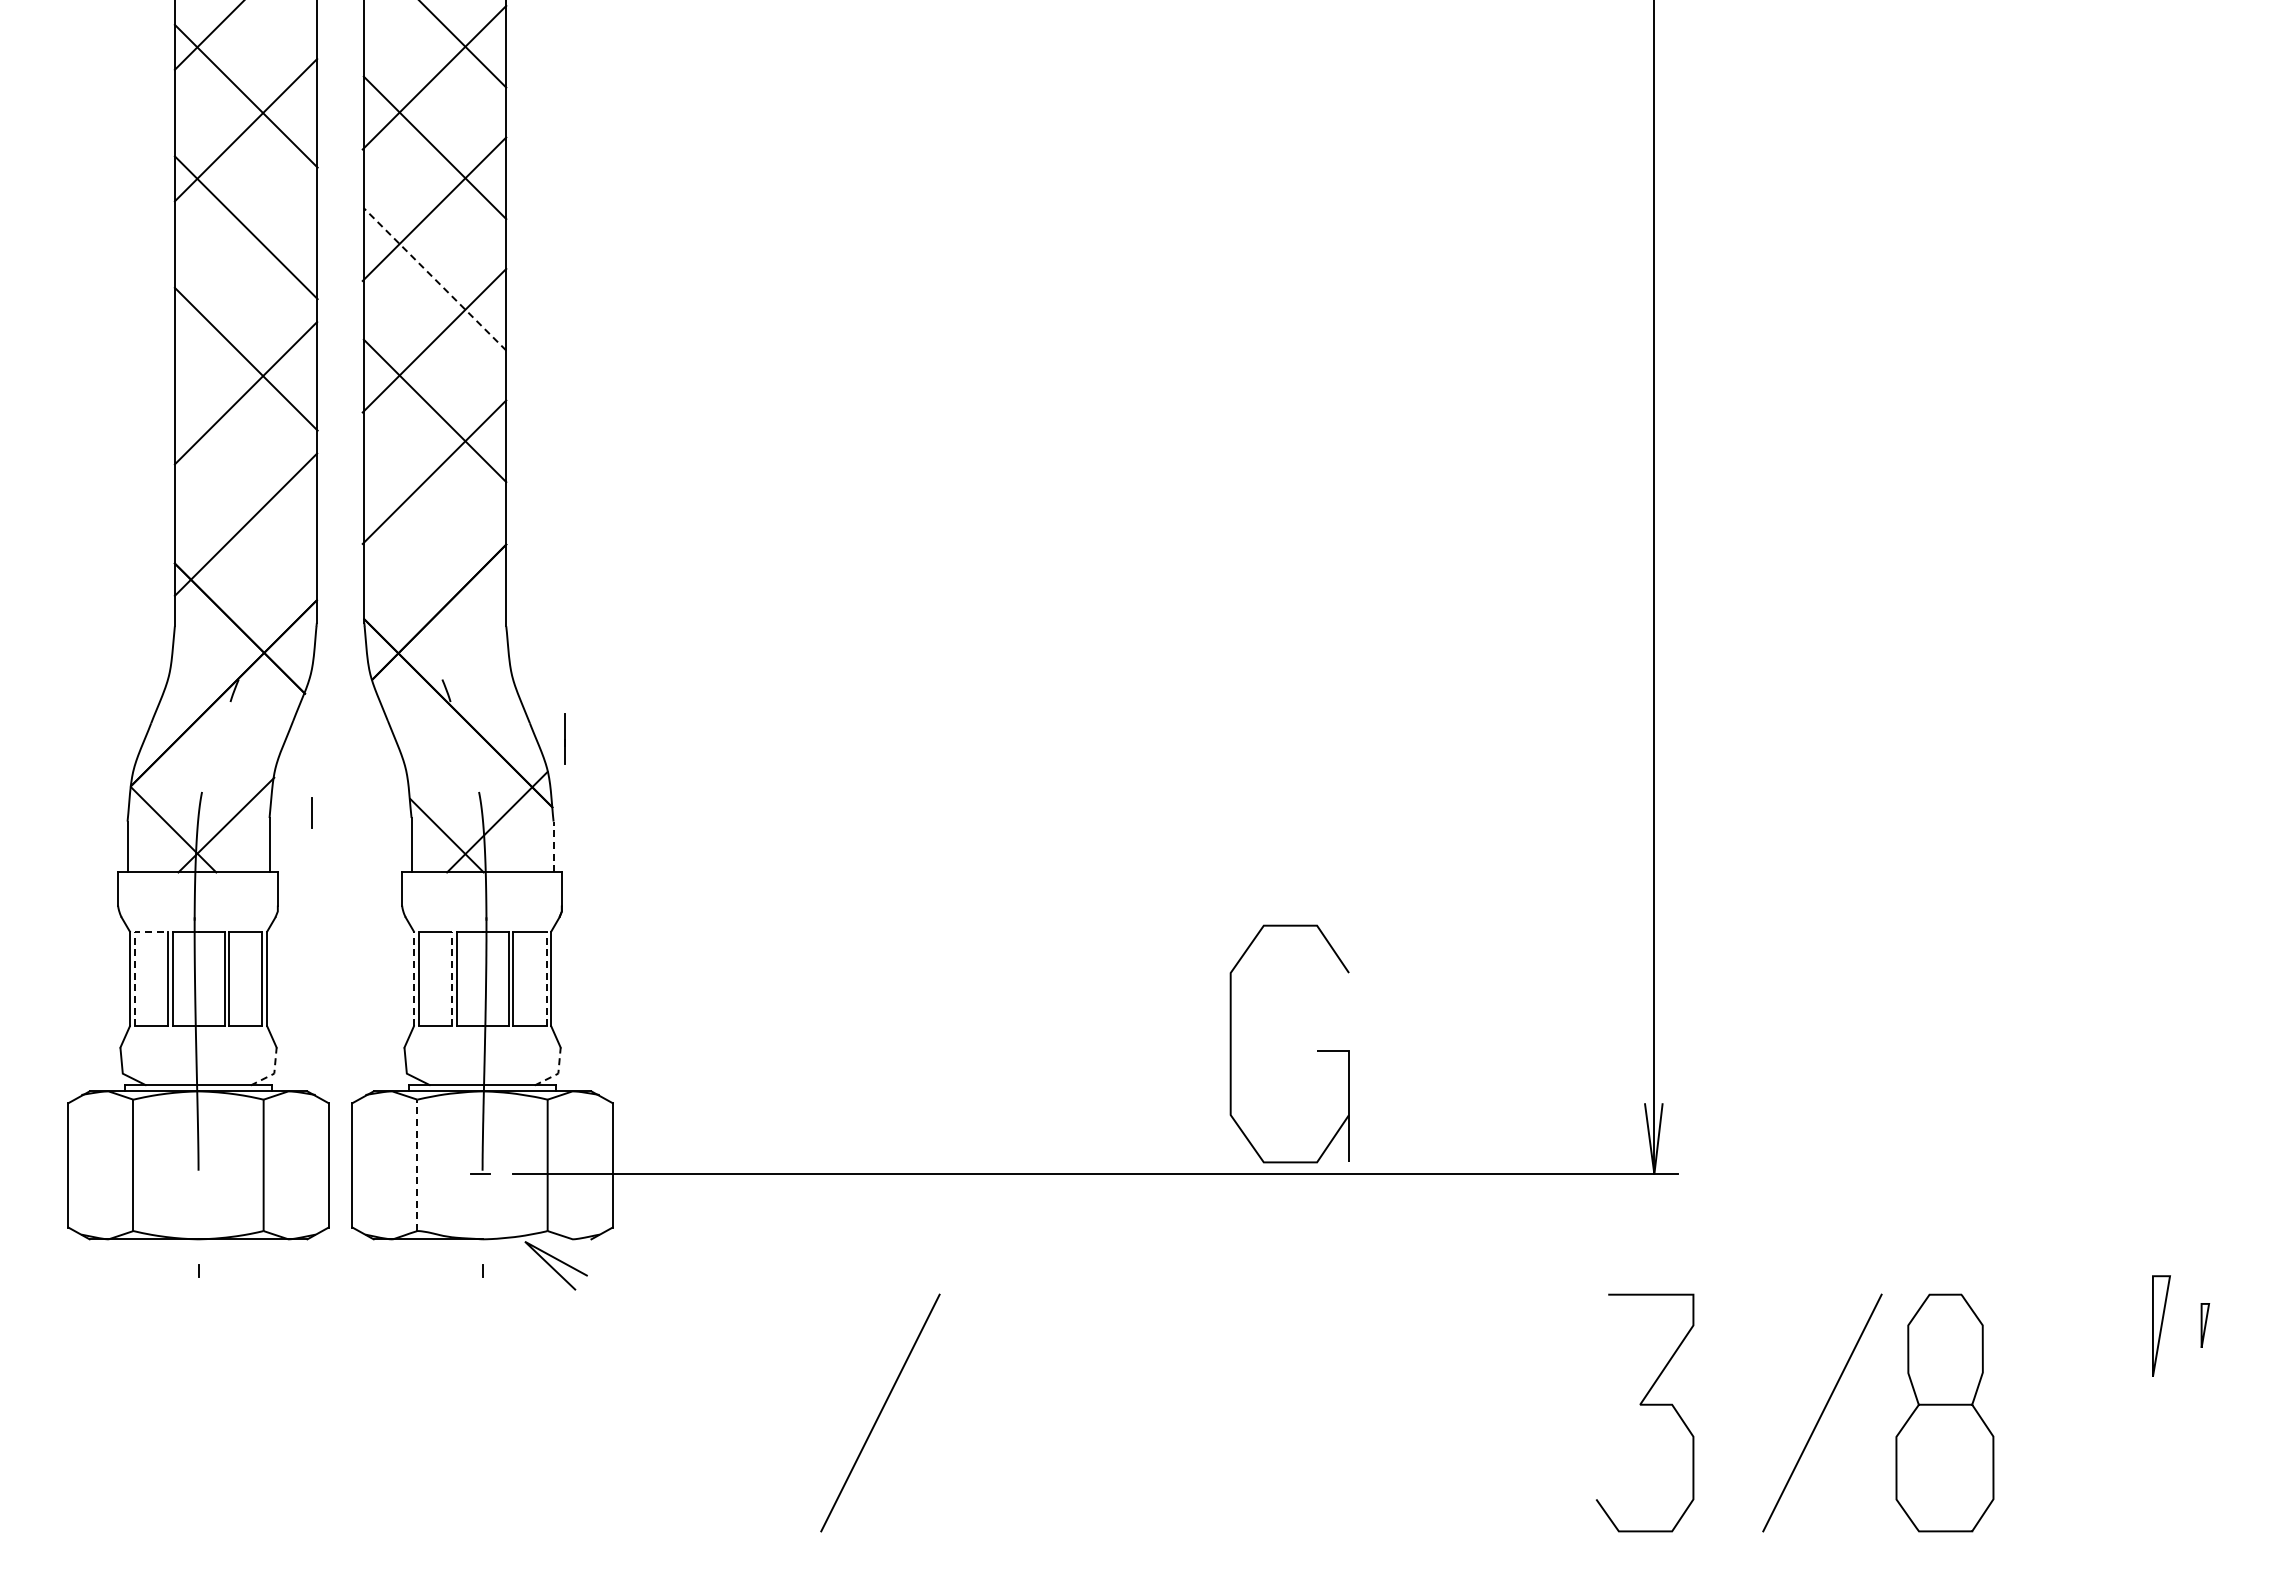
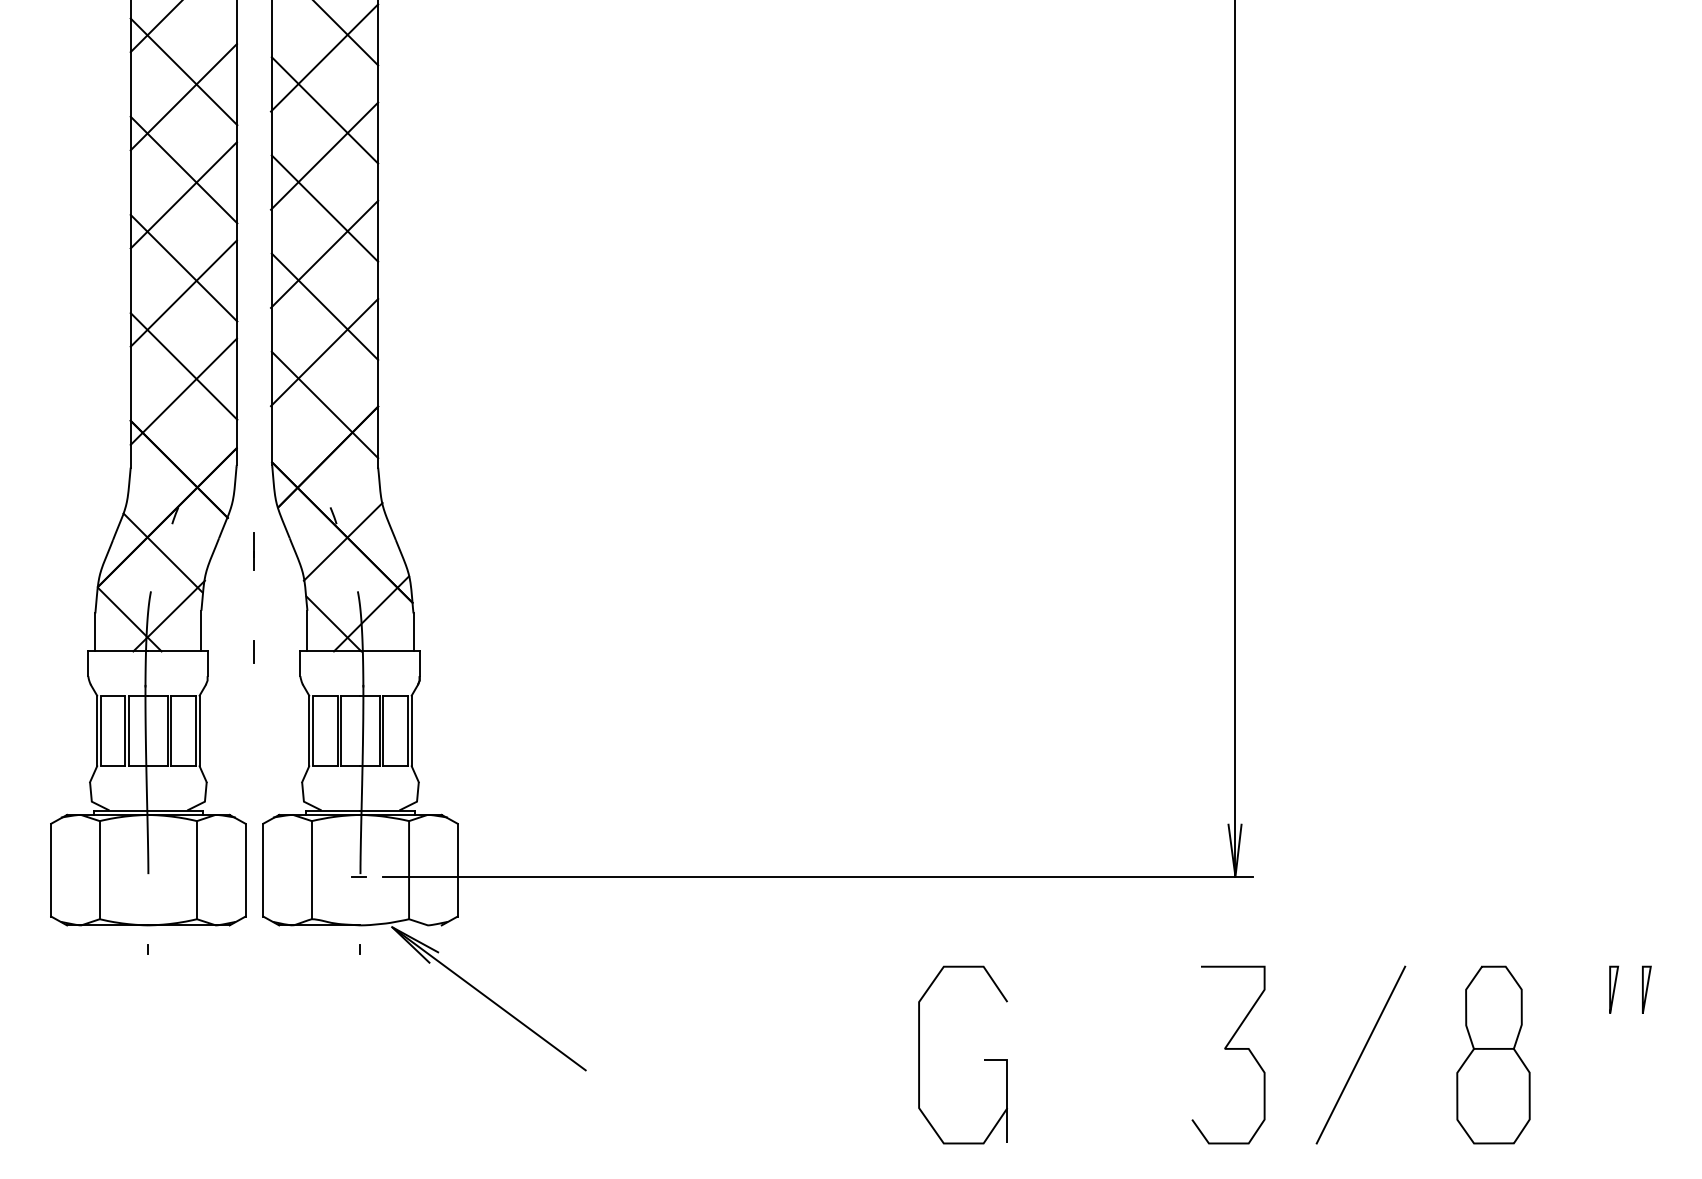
line: (245, 261) -> (183, 195), added
line: (435, 279) -> (325, 208), dashed -> solid
line: (245, 490) -> (183, 366), added
line: (434, 542) -> (324, 405), added
line: (459, 725) -> (343, 541), added
line: (564, 738) -> (254, 551), moved
line: (217, 740) -> (162, 552), added
line: (311, 812) -> (254, 651), moved
line: (553, 846) -> (413, 632), dashed -> solid
line: (134, 961) -> (100, 717), dashed -> solid
line: (413, 978) -> (308, 730), dashed -> solid
line: (451, 978) -> (337, 730), dashed -> solid
line: (546, 978) -> (408, 730), dashed -> solid
part: (1317, 1050) -> (983, 1059), moved
line: (274, 1073) -> (205, 801), dashed -> solid
line: (558, 1073) -> (417, 801), dashed -> solid
line: (417, 1165) -> (311, 870), dashed -> solid
part: (2161, 1325) -> (1614, 989), size x0.62
part: (2205, 1325) -> (1646, 989), size x1.43
line: (654, 1337) -> (488, 998), added
curve: (1944, 1405) -> (1493, 1049), moved
line: (880, 1412) -> (657, 1054), removed

